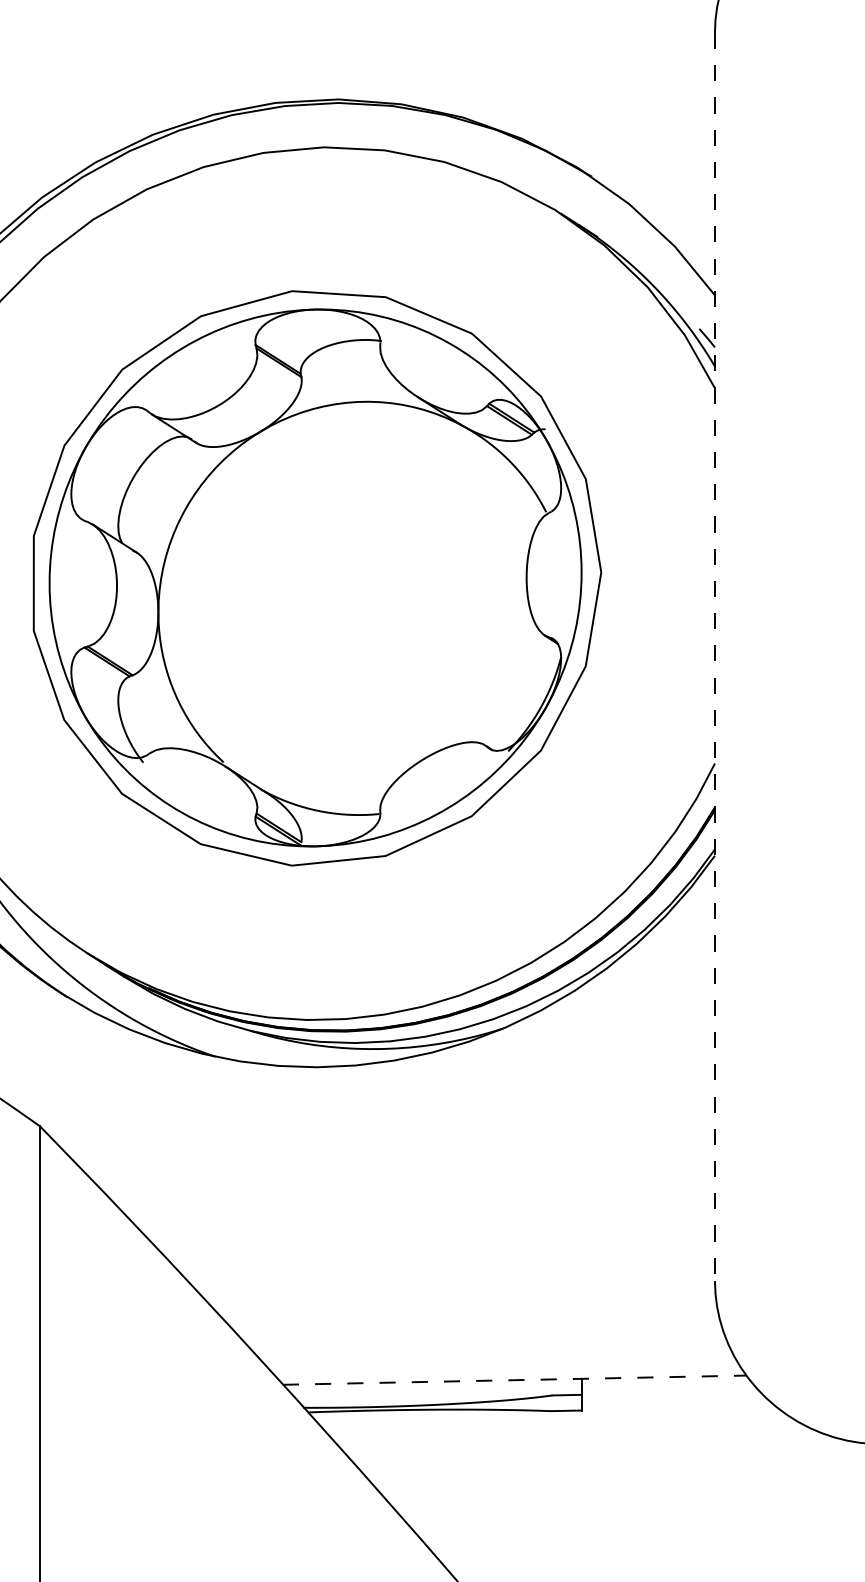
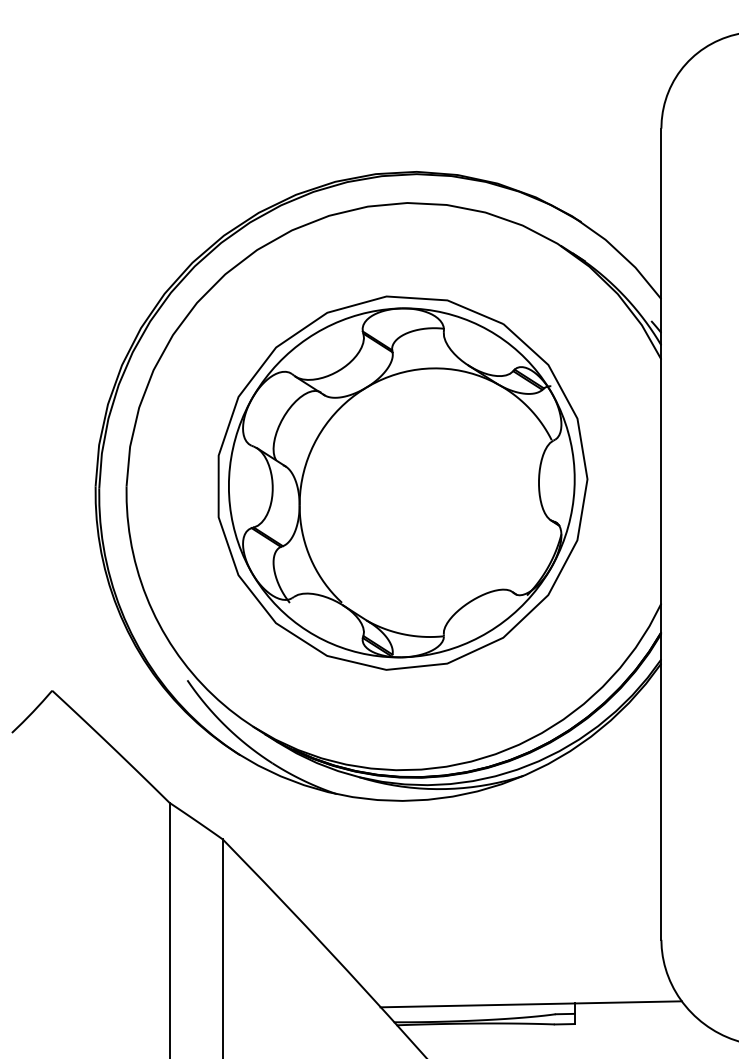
line: (715, 657) -> (661, 534), dashed -> solid
line: (515, 1380) -> (531, 1004), dashed -> solid

